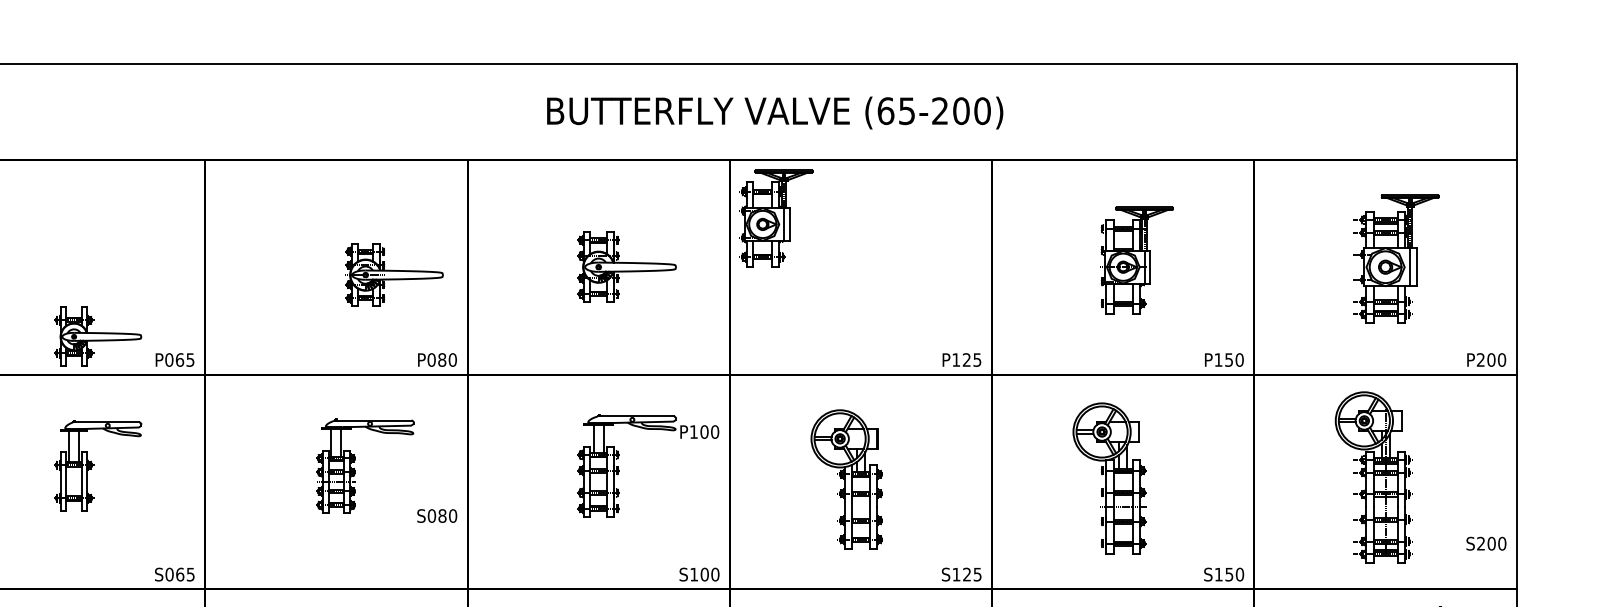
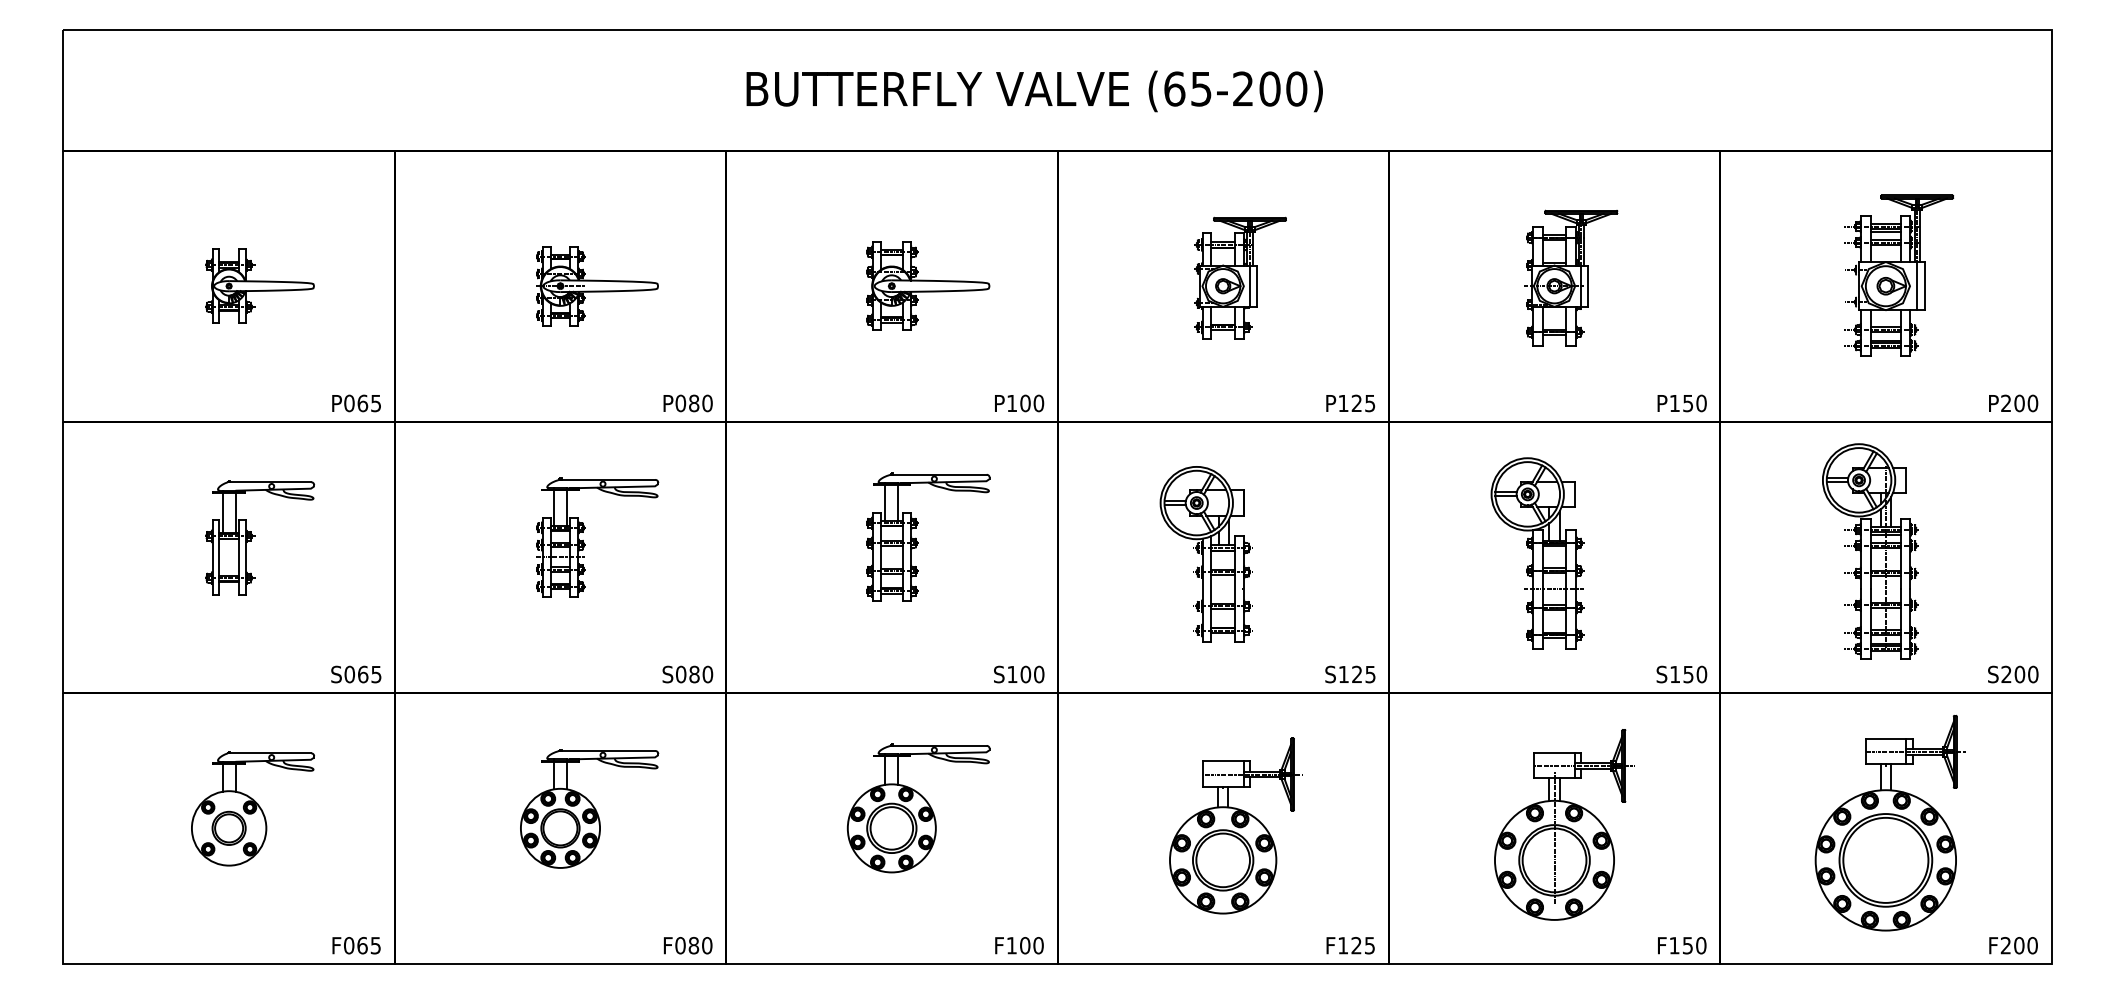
text: (774, 113) -> (1034, 91), moved
part: (776, 217) -> (1240, 277), moved
part: (395, 275) -> (597, 286), moved
part: (98, 336) -> (259, 285), moved
text: (699, 432) -> (1019, 403), moved
text: (436, 516) -> (687, 674), moved
text: (1486, 543) -> (2013, 674), moved

